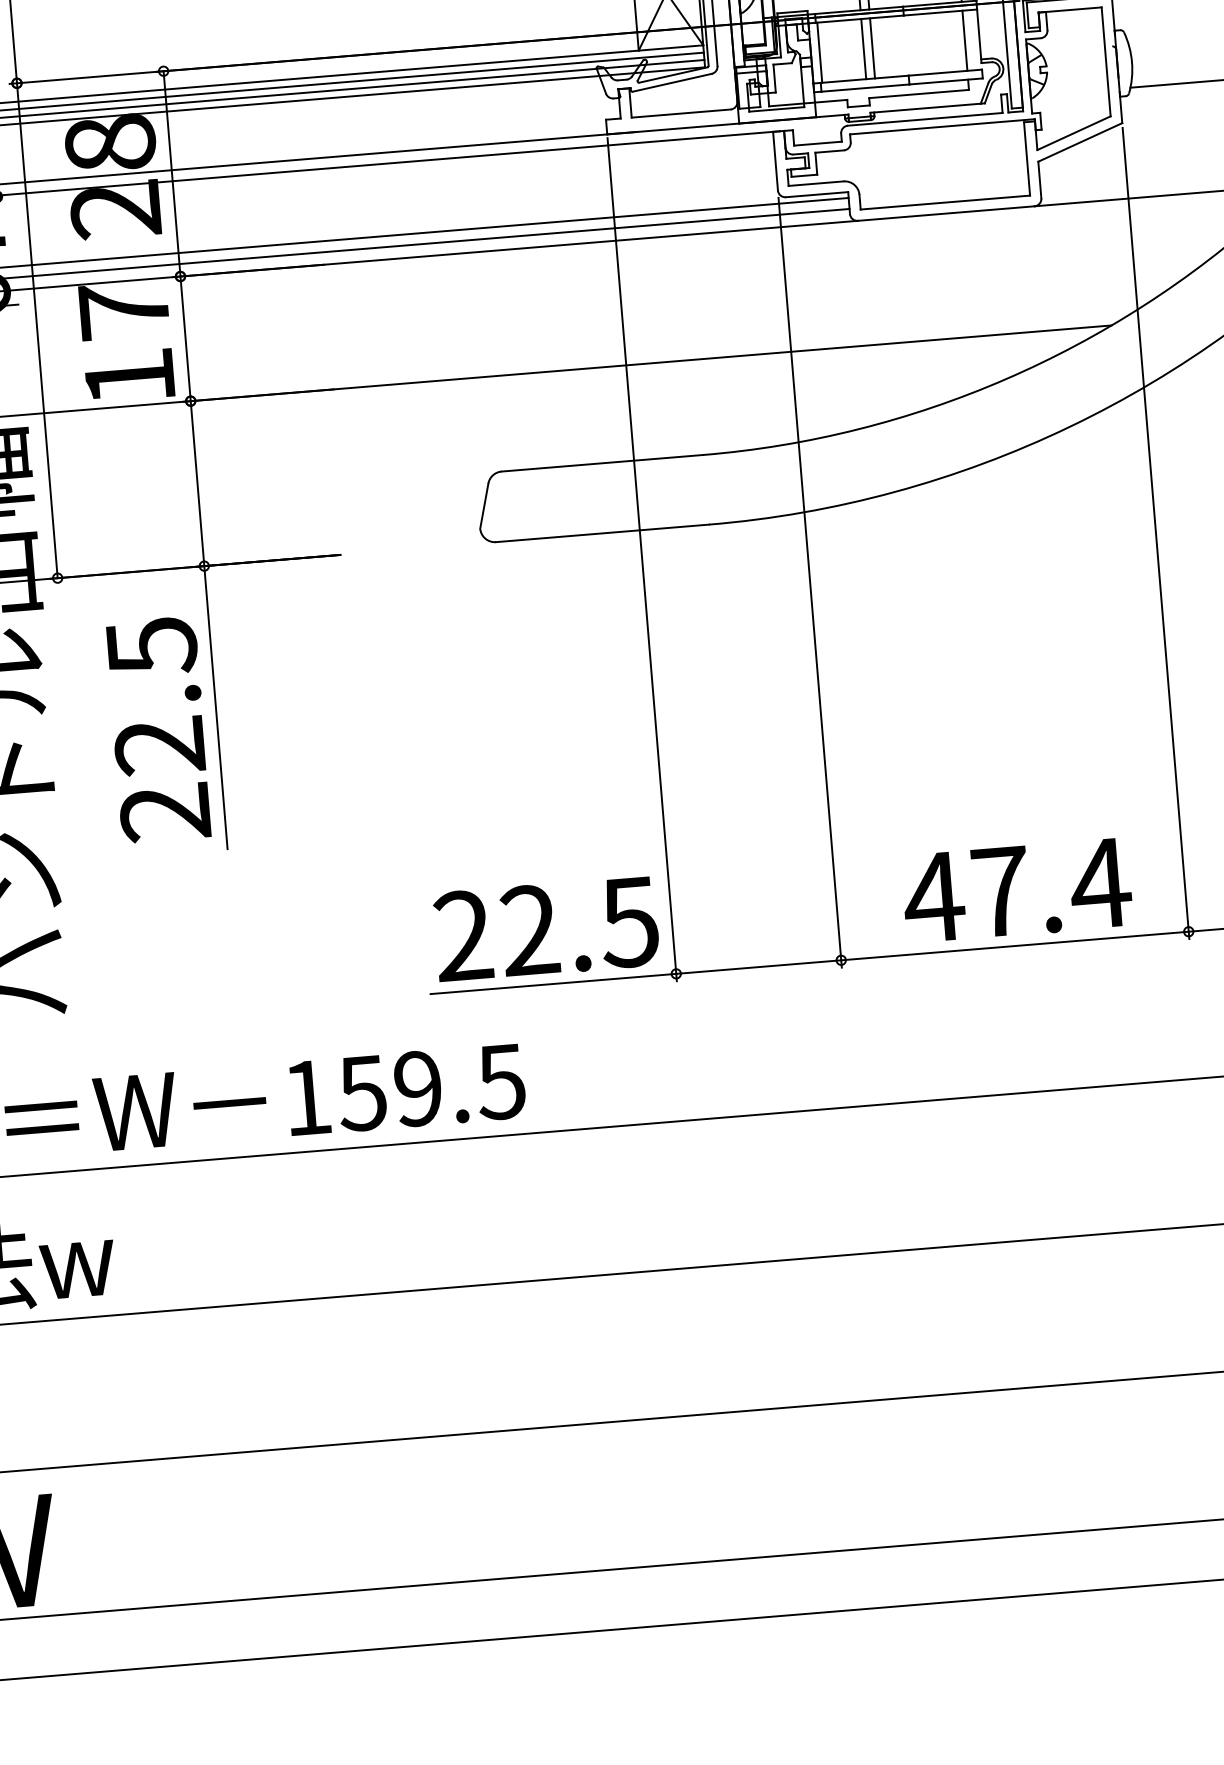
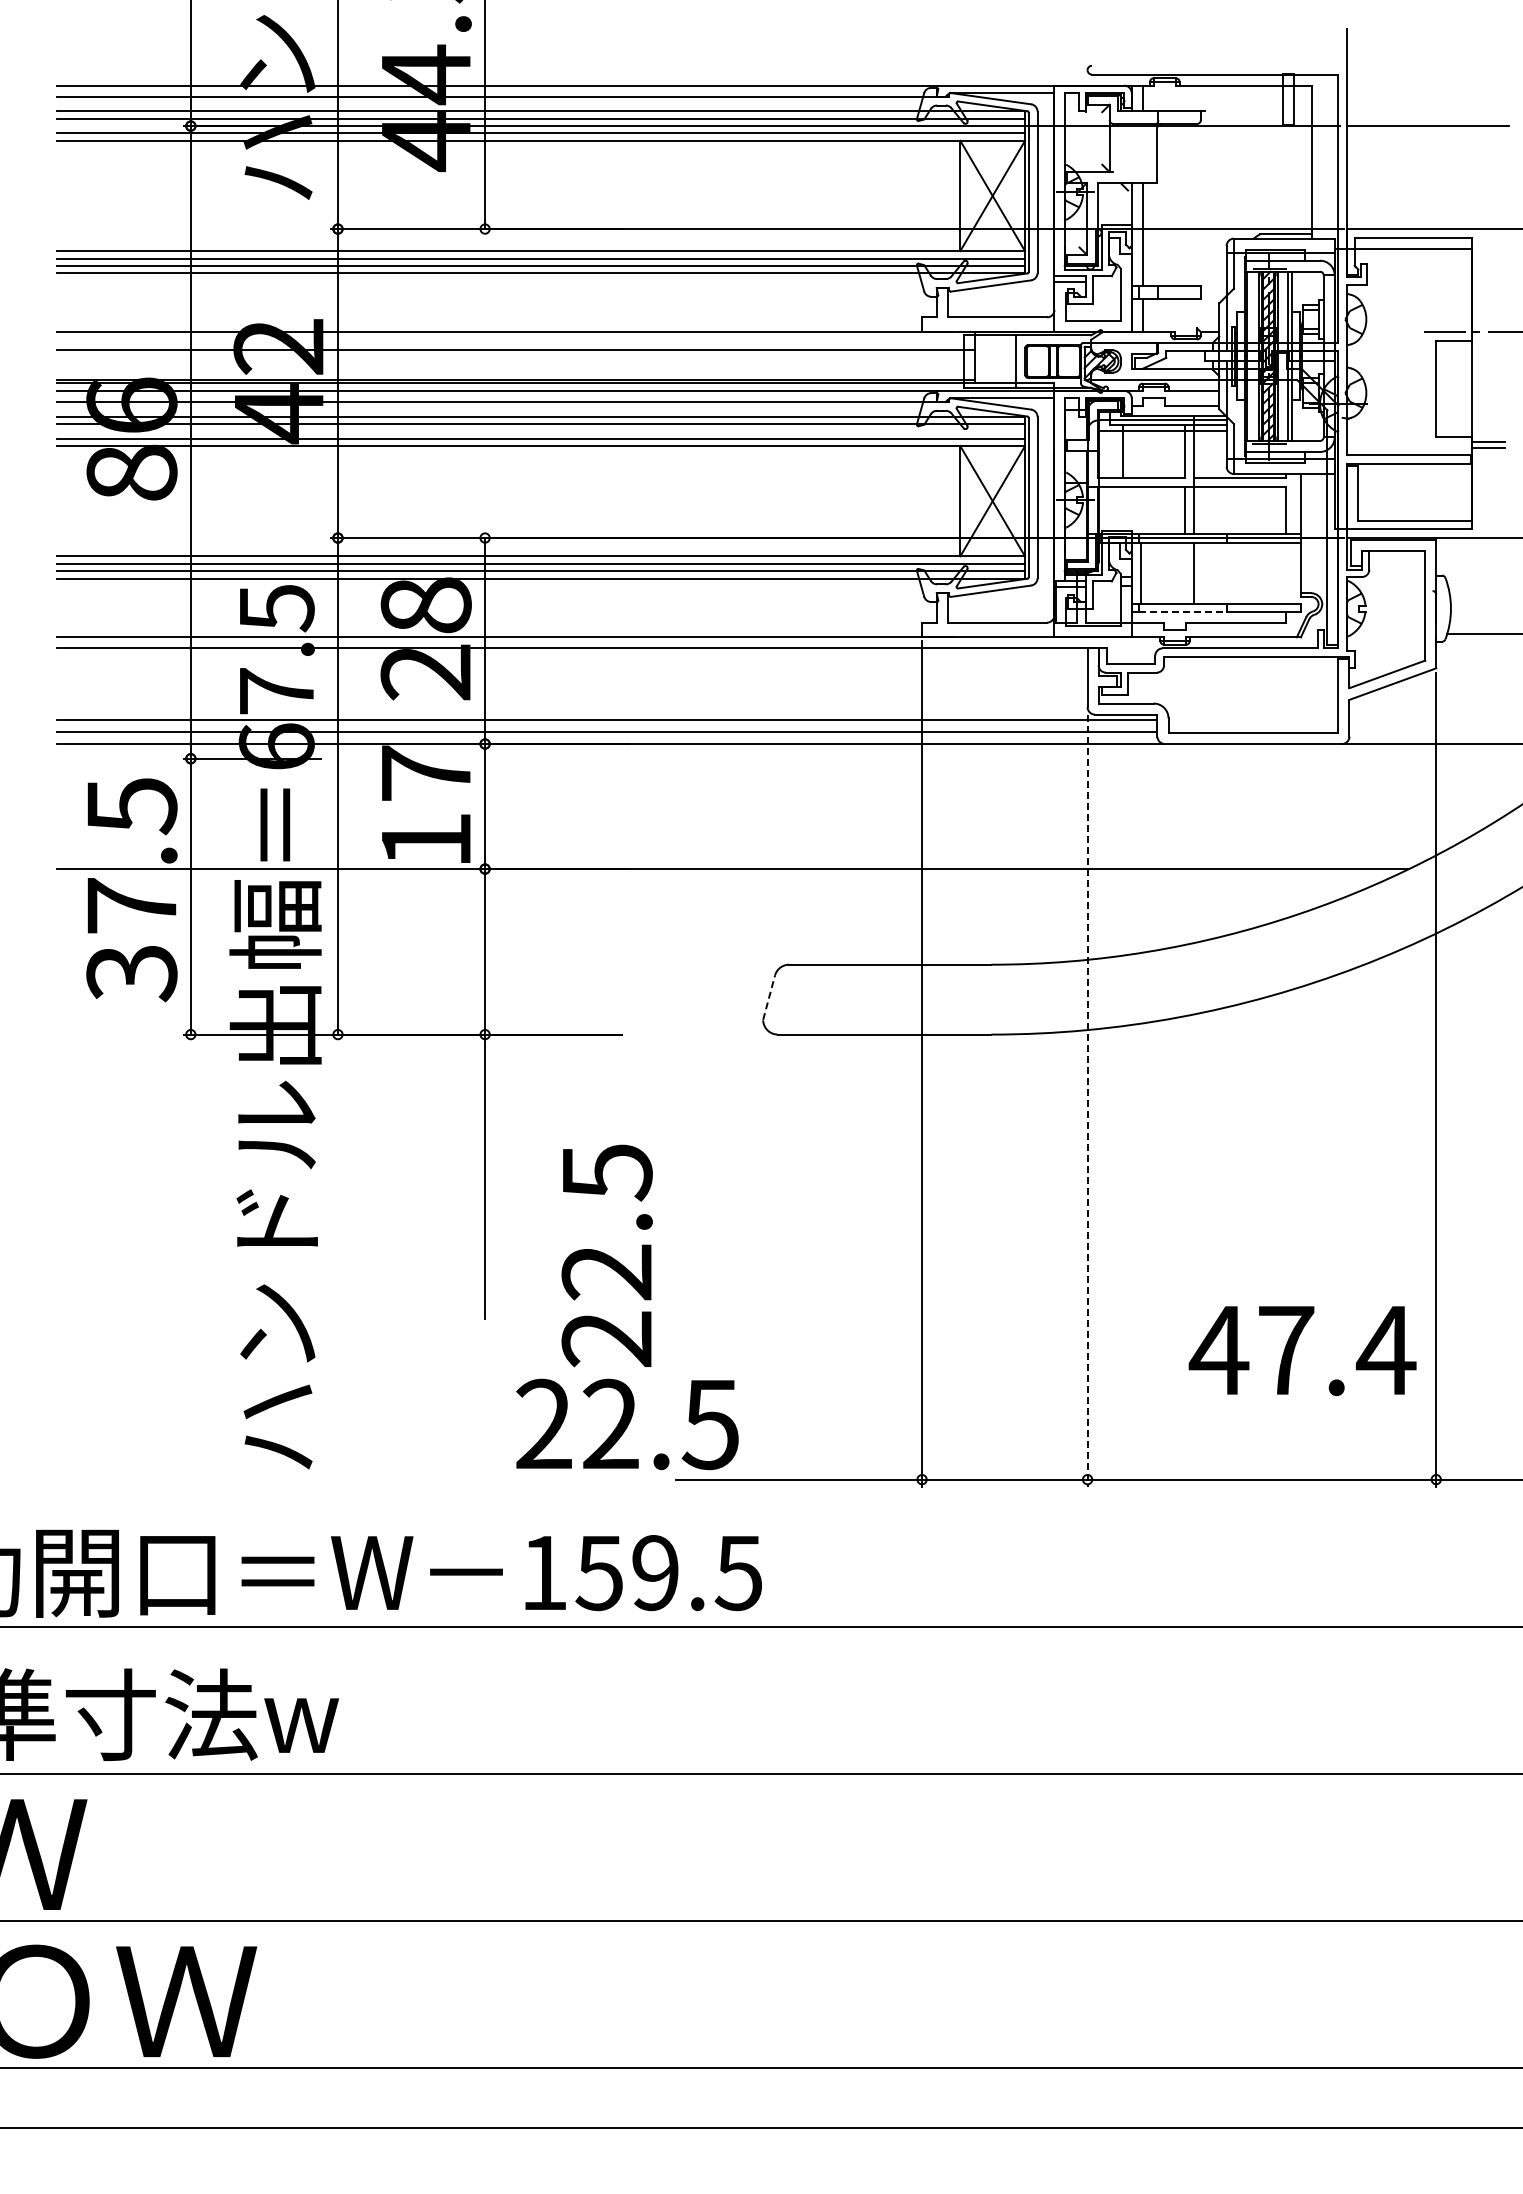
line: (965, 40) -> (1286, 573), removed
line: (863, 49) -> (1184, 573), removed
line: (865, 88) -> (1183, 612), solid -> dashed
line: (484, 505) -> (769, 997), solid -> dashed
line: (810, 583) -> (1087, 1101), solid -> dashed
text: (157, 729) -> (606, 1255), moved
text: (1017, 891) -> (1302, 1351), moved
text: (546, 929) -> (627, 1424), moved

